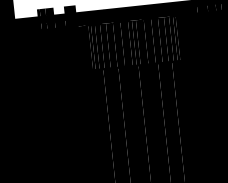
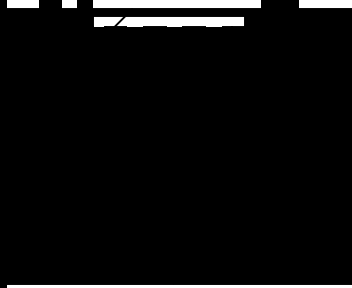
fill: (131, 16) -> (168, 21), removed

